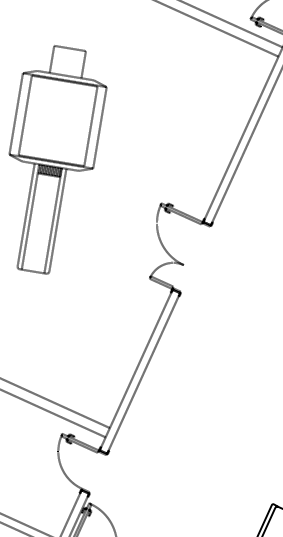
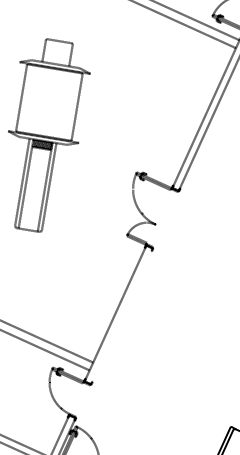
line: (15, 113) -> (13, 96), removed
line: (99, 126) -> (84, 107), removed
line: (143, 373) -> (121, 316), removed

